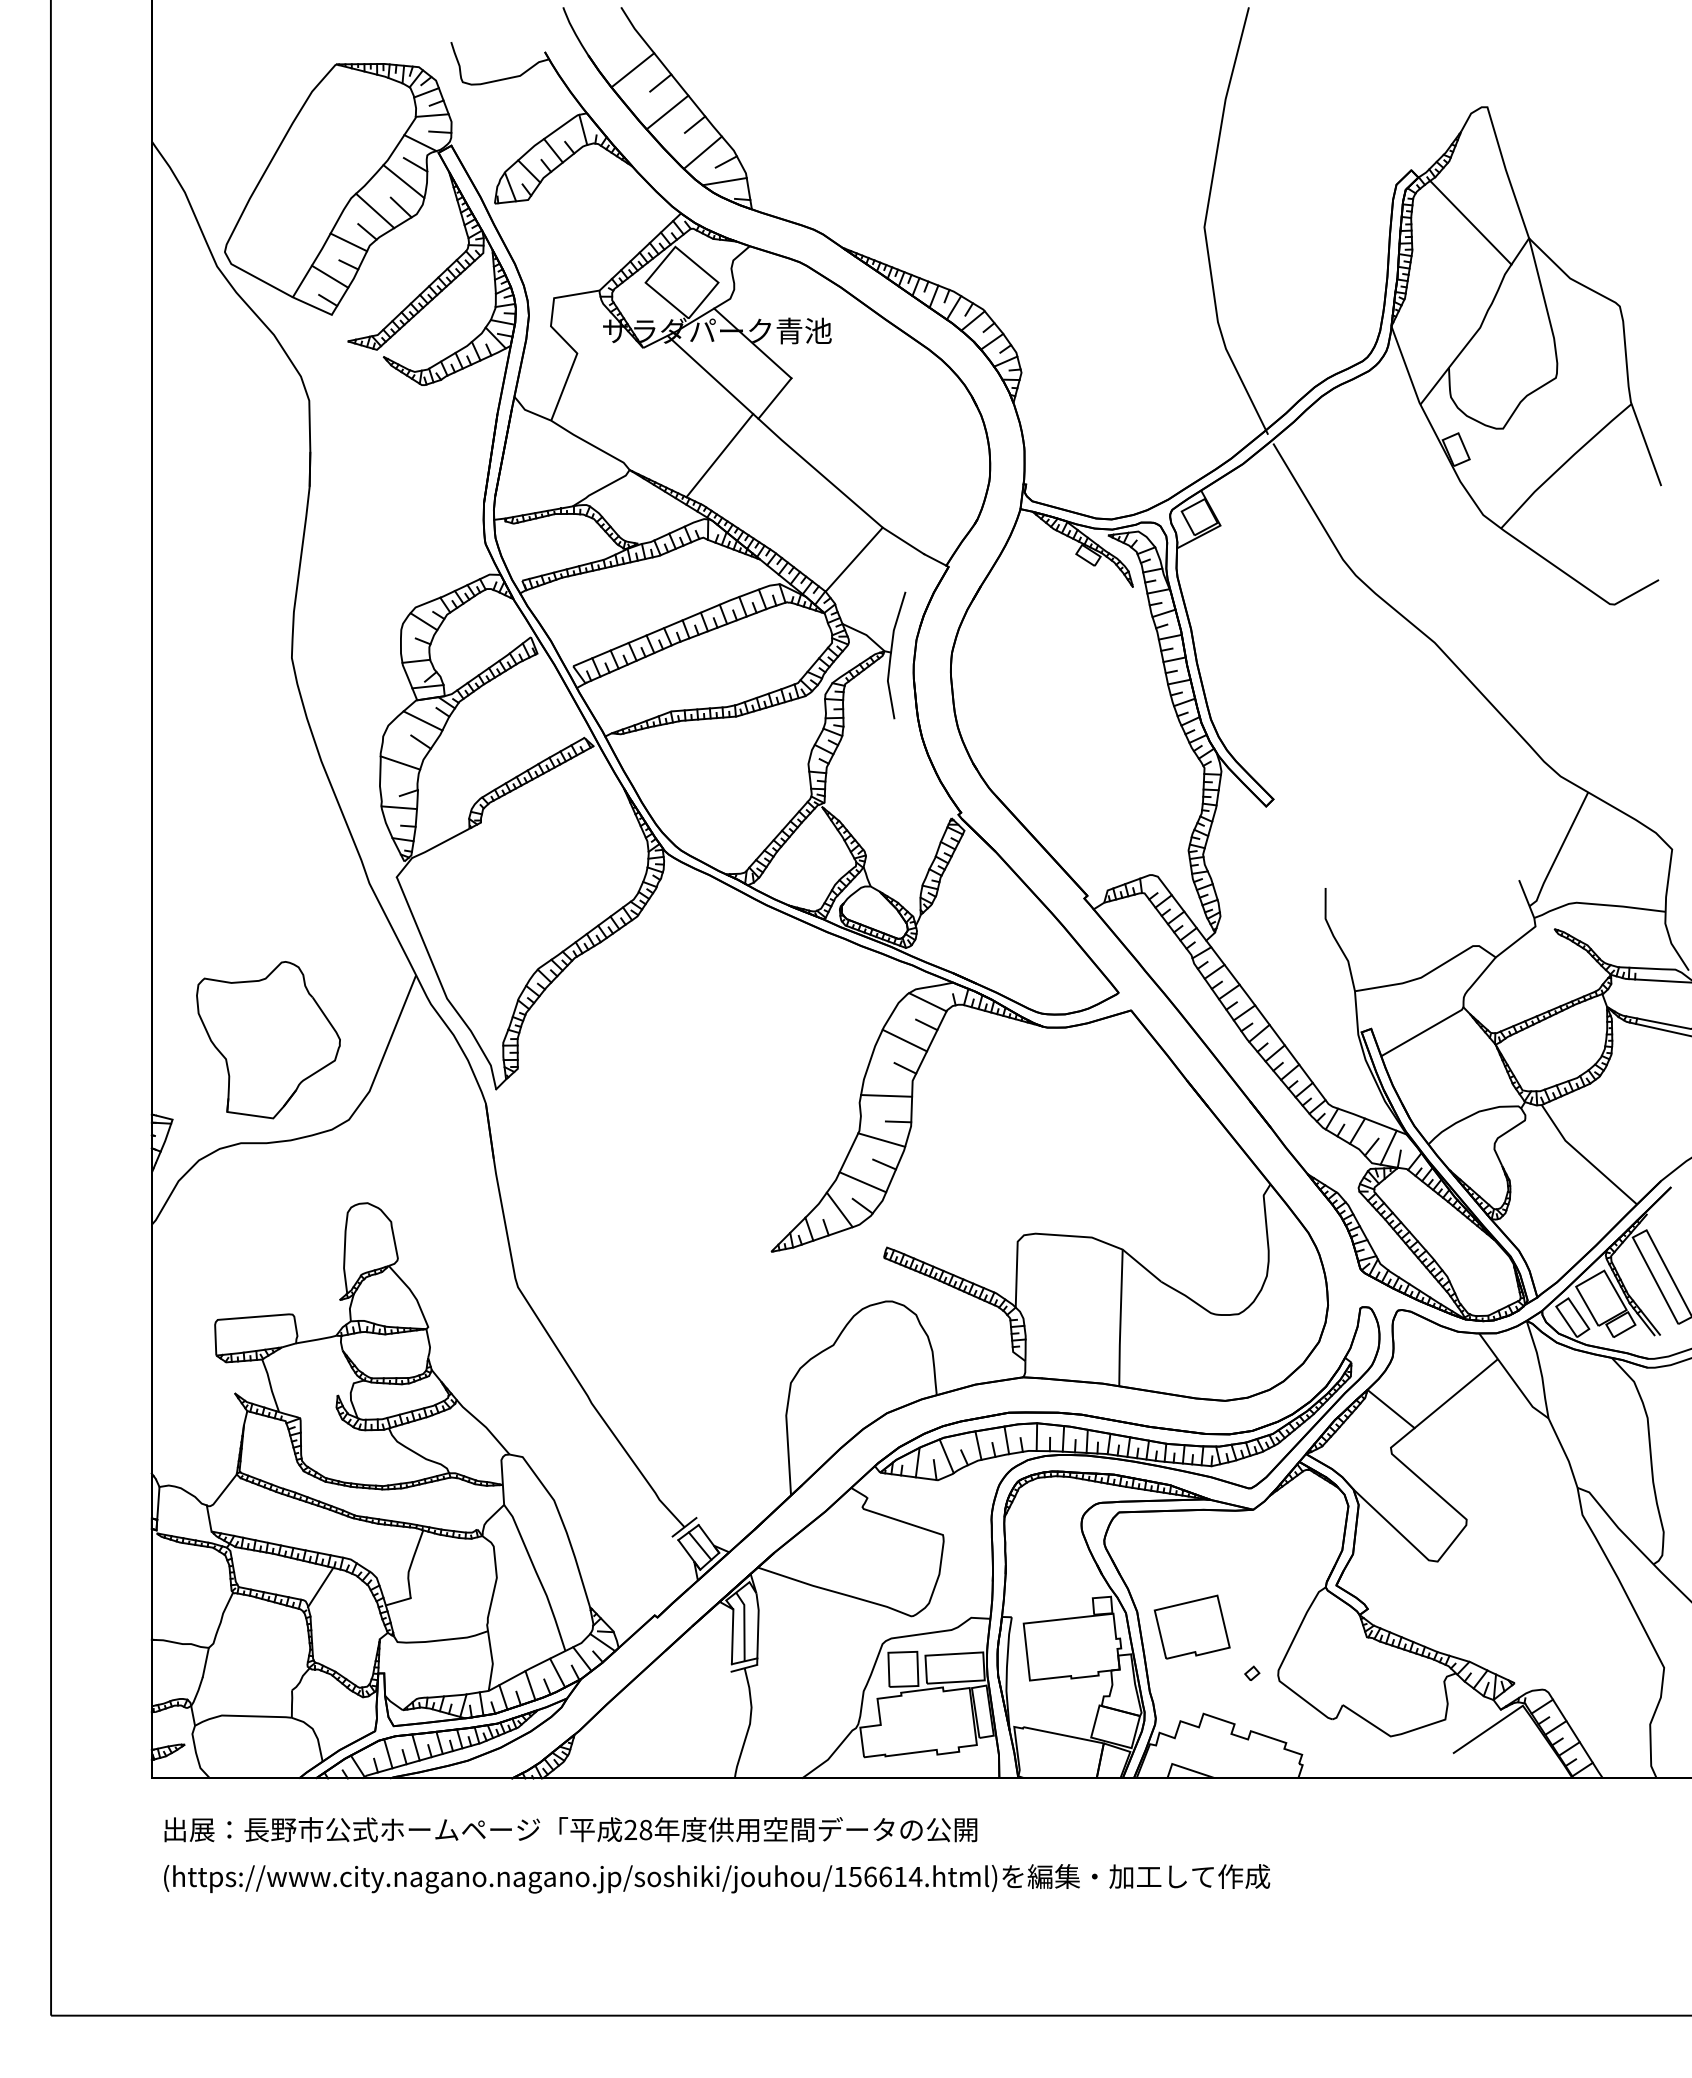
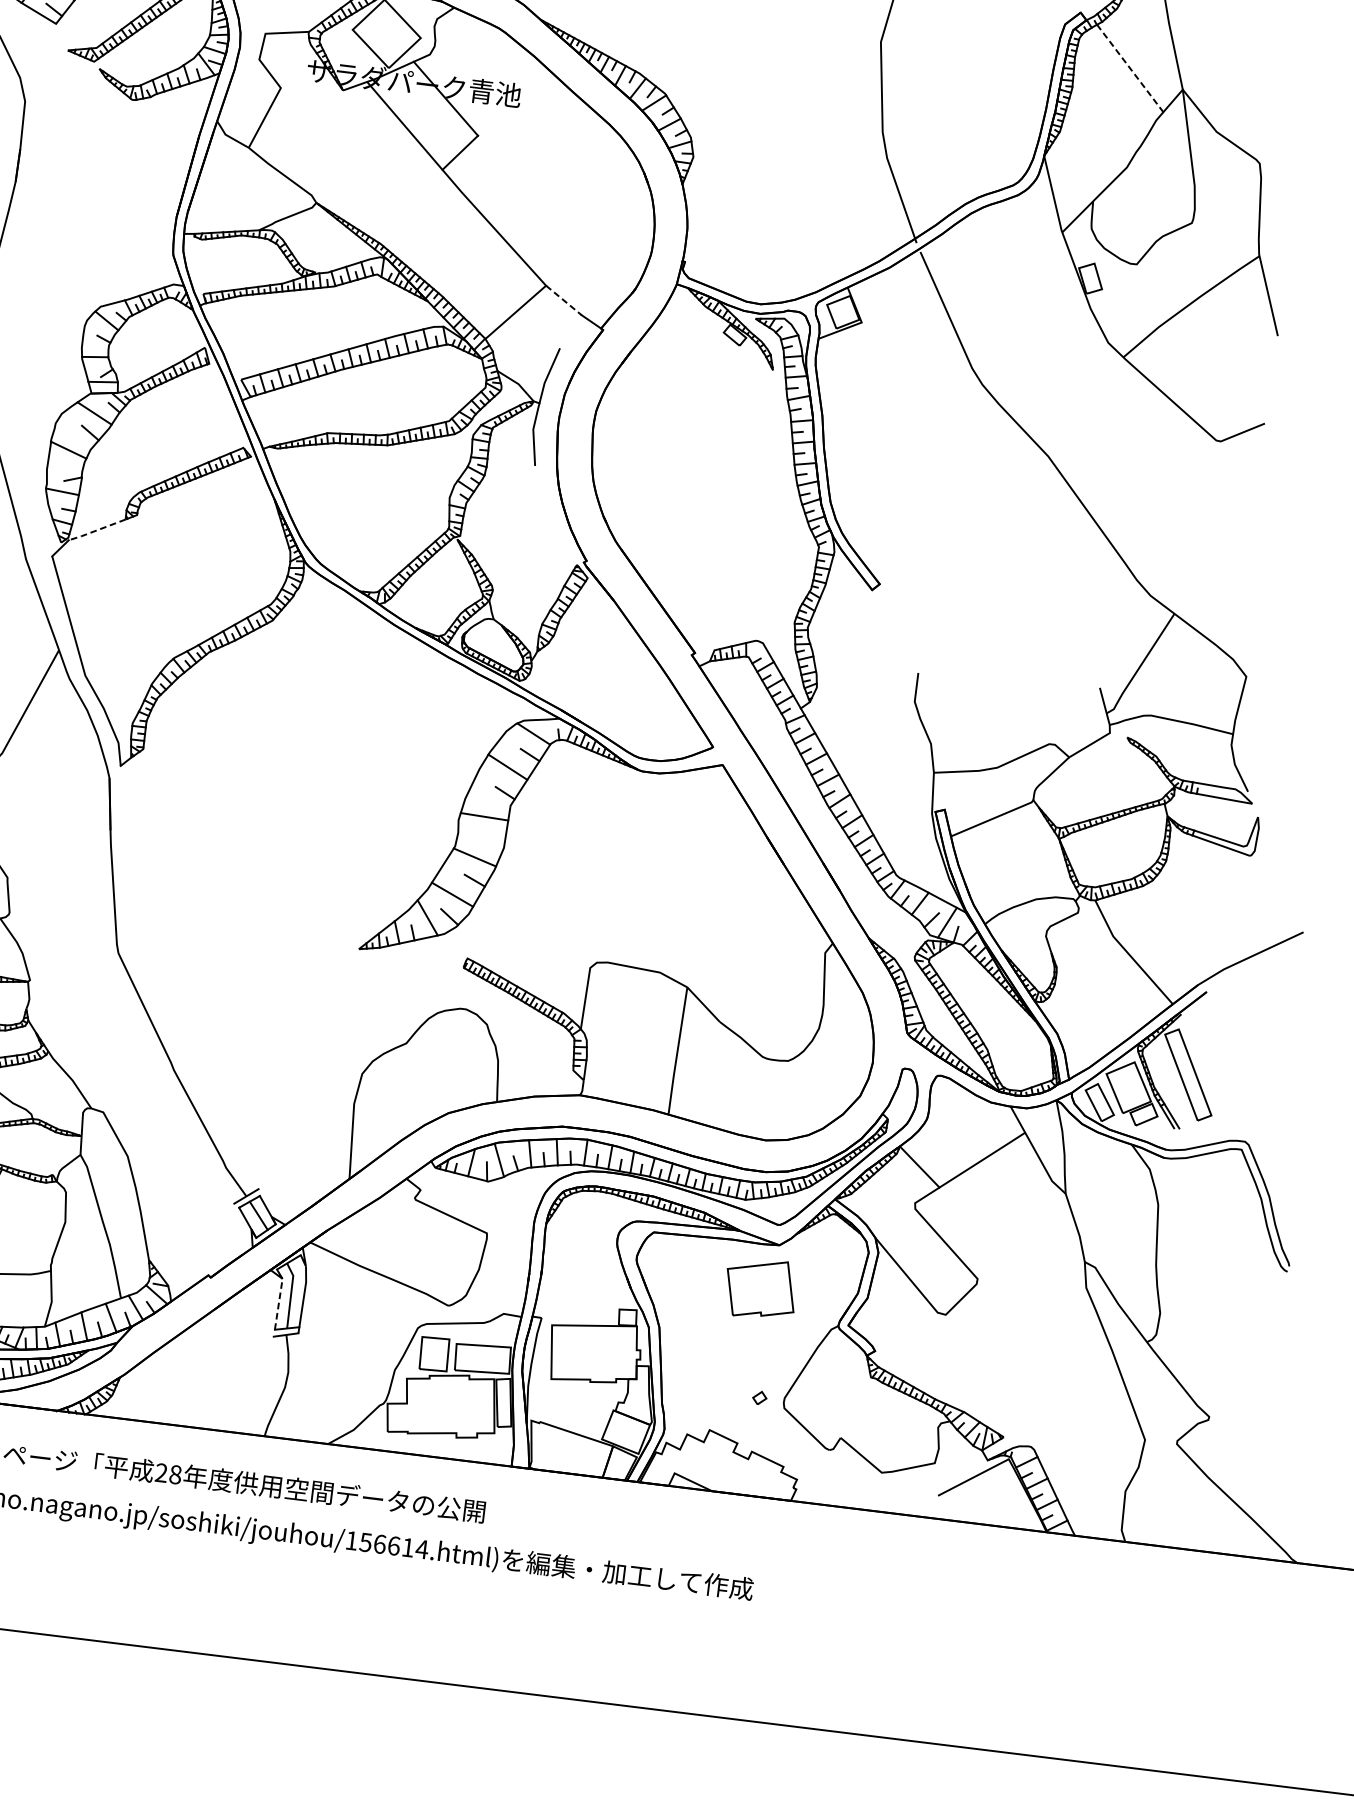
line: (1471, 223) -> (1130, 69), solid -> dashed
line: (719, 455) -> (401, 199), removed
line: (903, 540) -> (564, 300), solid -> dashed
line: (440, 843) -> (96, 529), solid -> dashed
line: (898, 1121) -> (492, 842), removed
part: (1191, 1626) -> (760, 1288), moved
line: (732, 1636) -> (278, 1303), solid -> dashed

